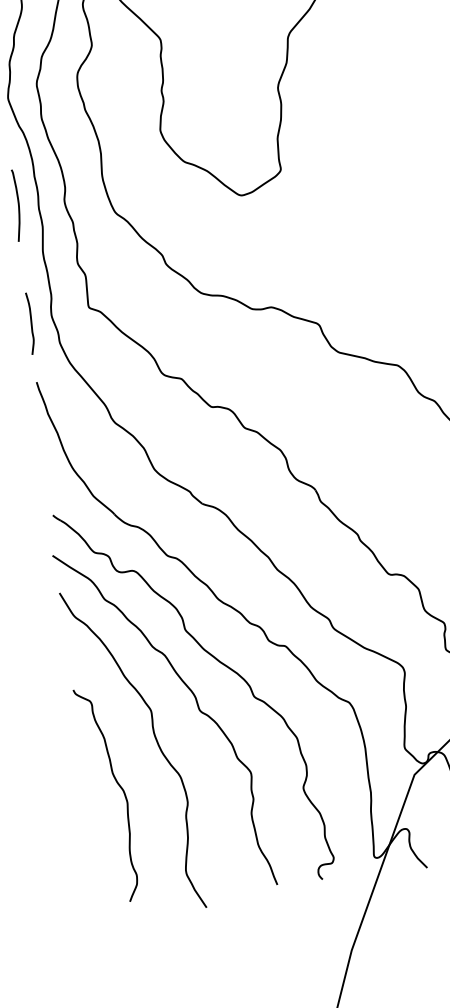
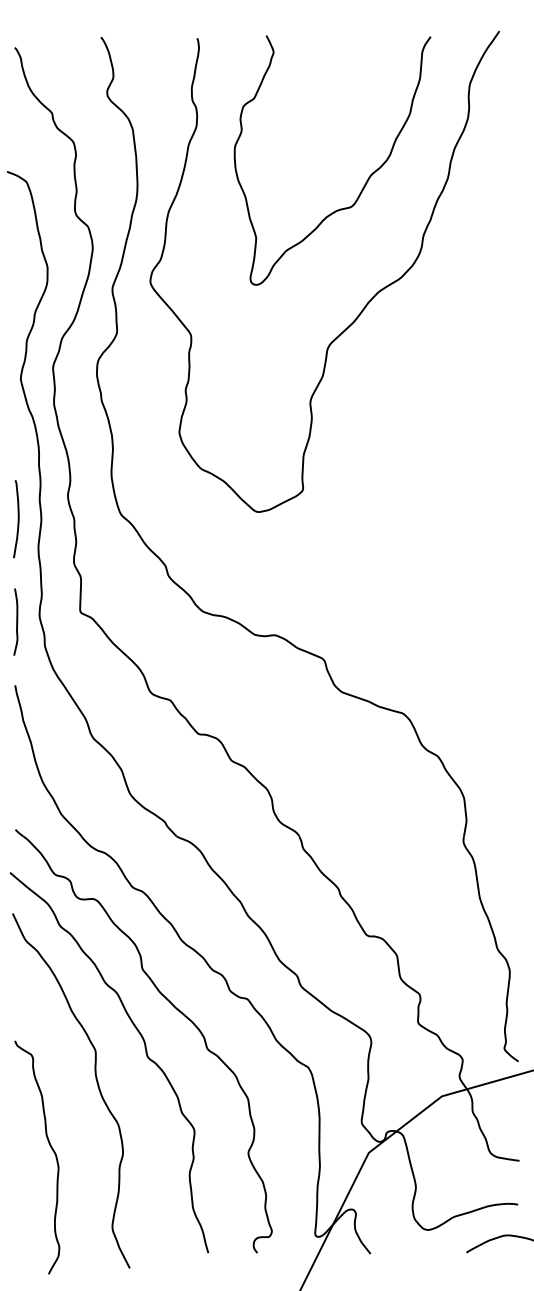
curve: (17, 205) -> (17, 519), moved
curve: (118, 786) -> (51, 1149), moved

